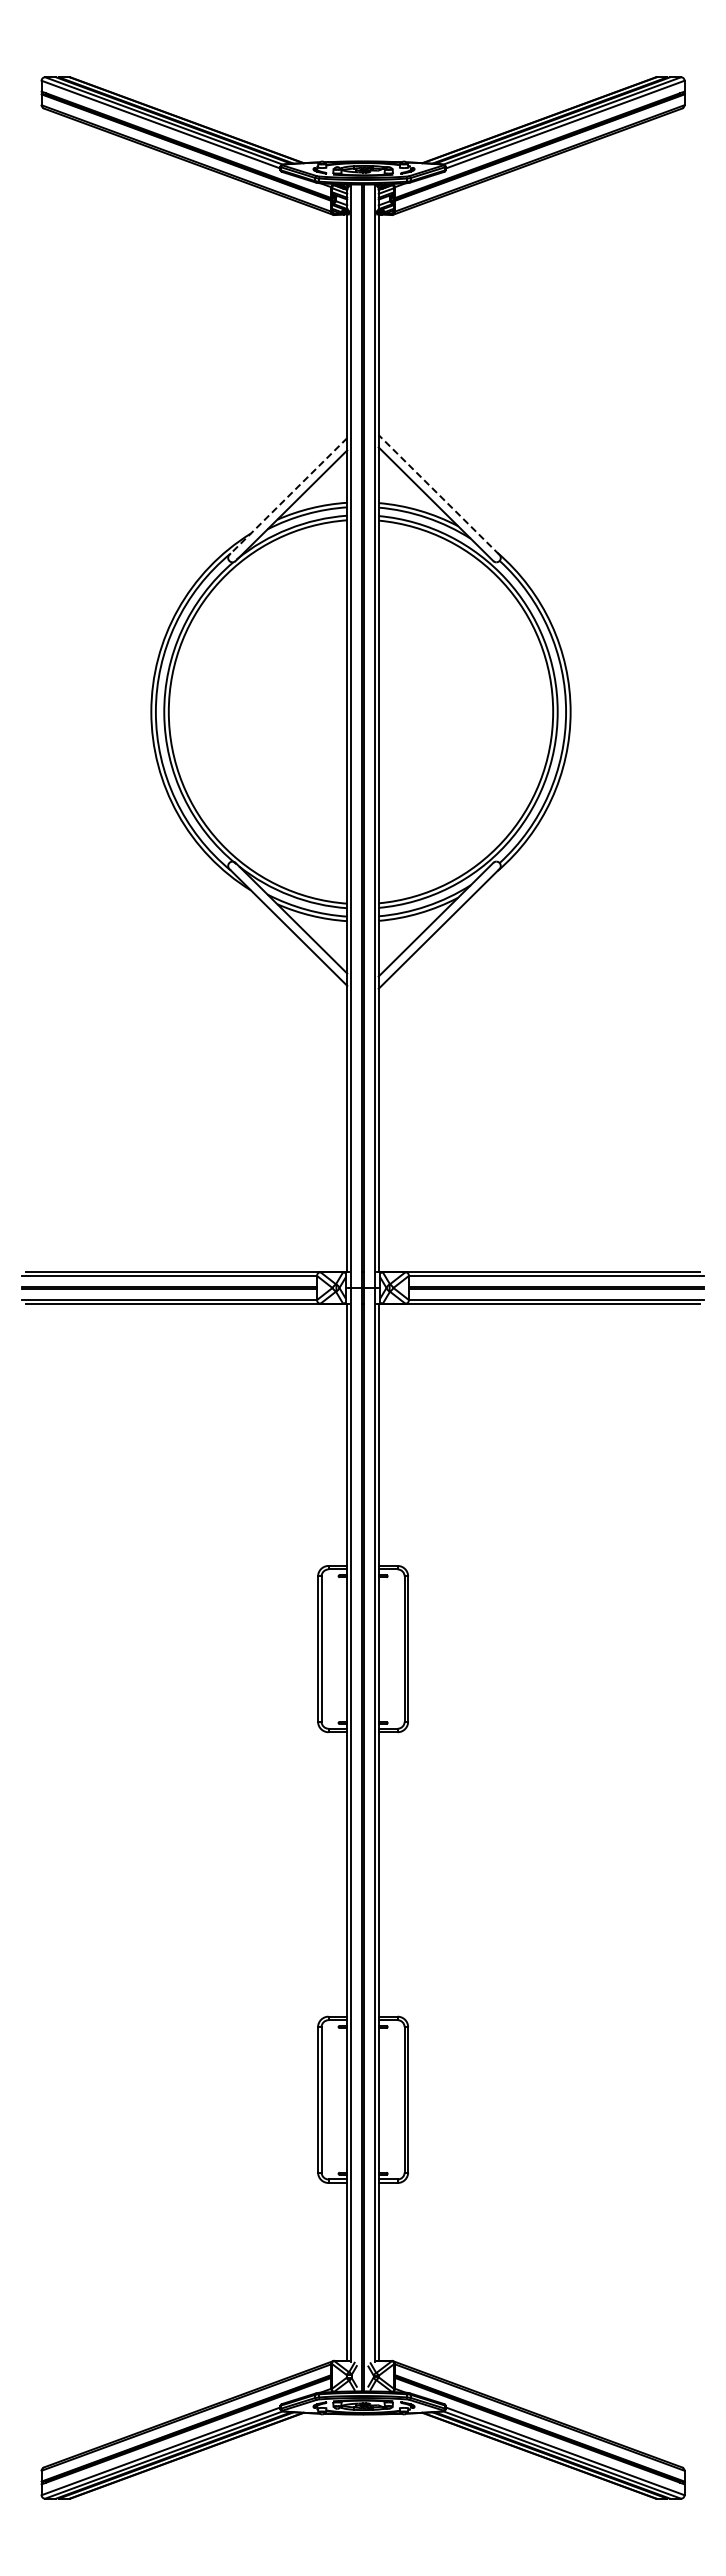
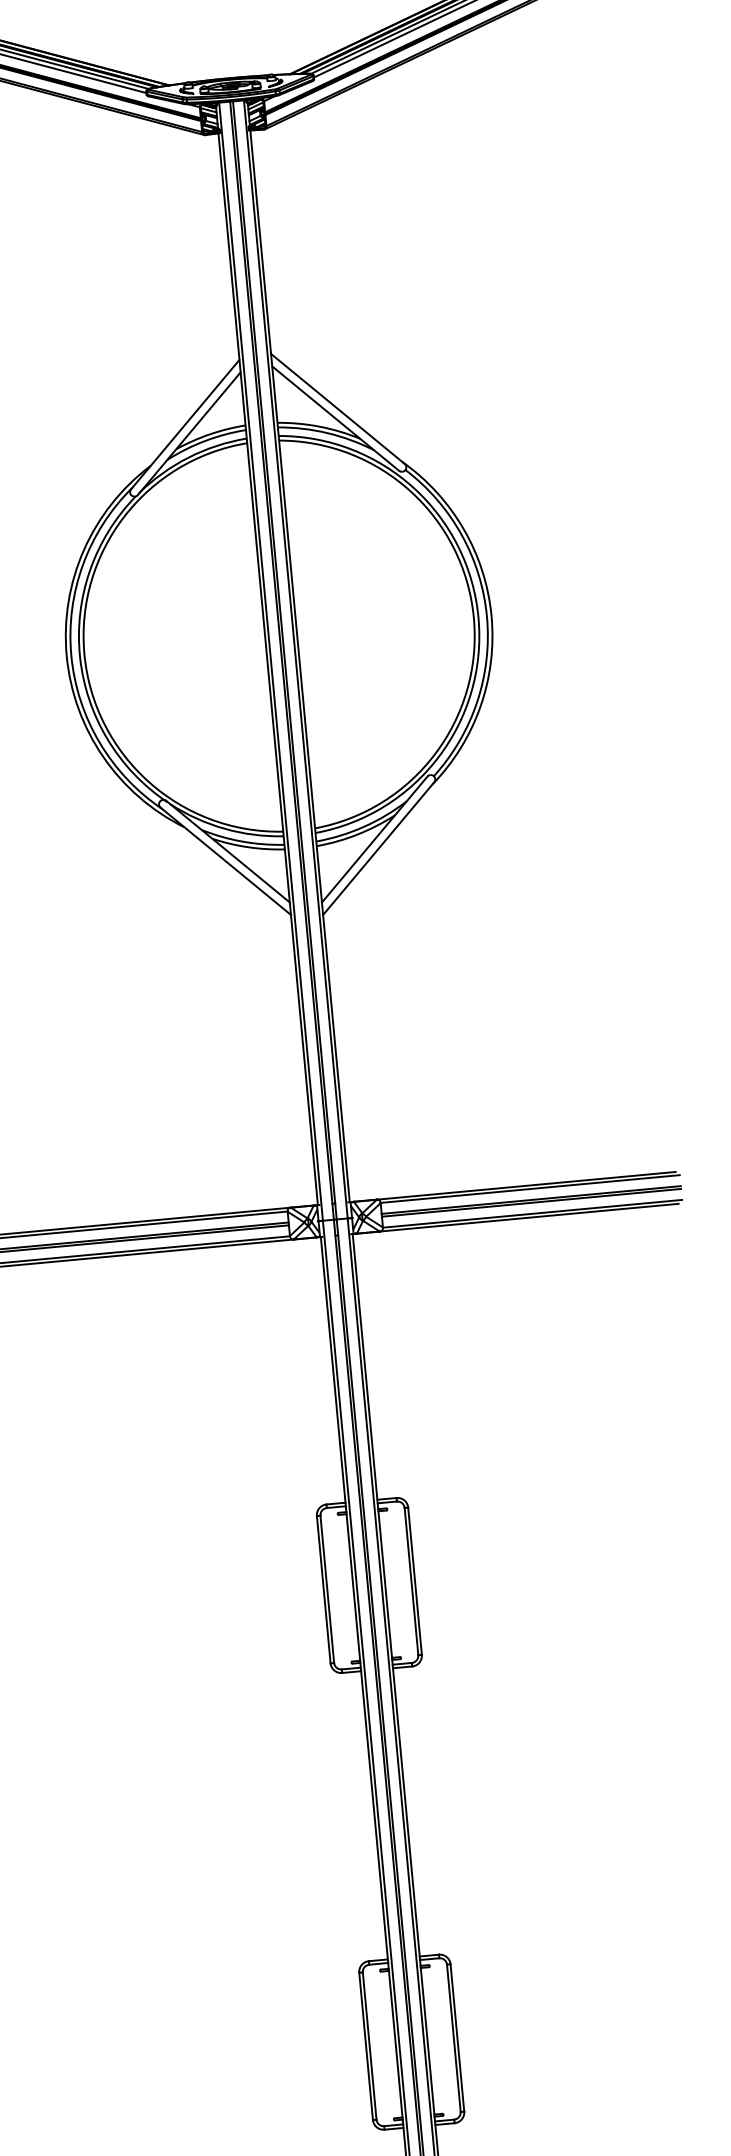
line: (438, 494) -> (337, 408), dashed -> solid
line: (288, 496) -> (185, 424), dashed -> solid

